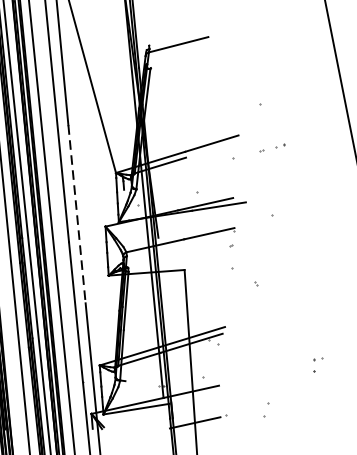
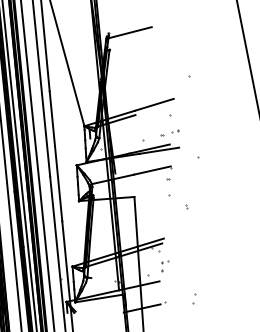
part: (272, 147) -> (169, 132), moved
line: (77, 214) -> (56, 156), dashed -> solid
part: (319, 365) -> (165, 266), moved

